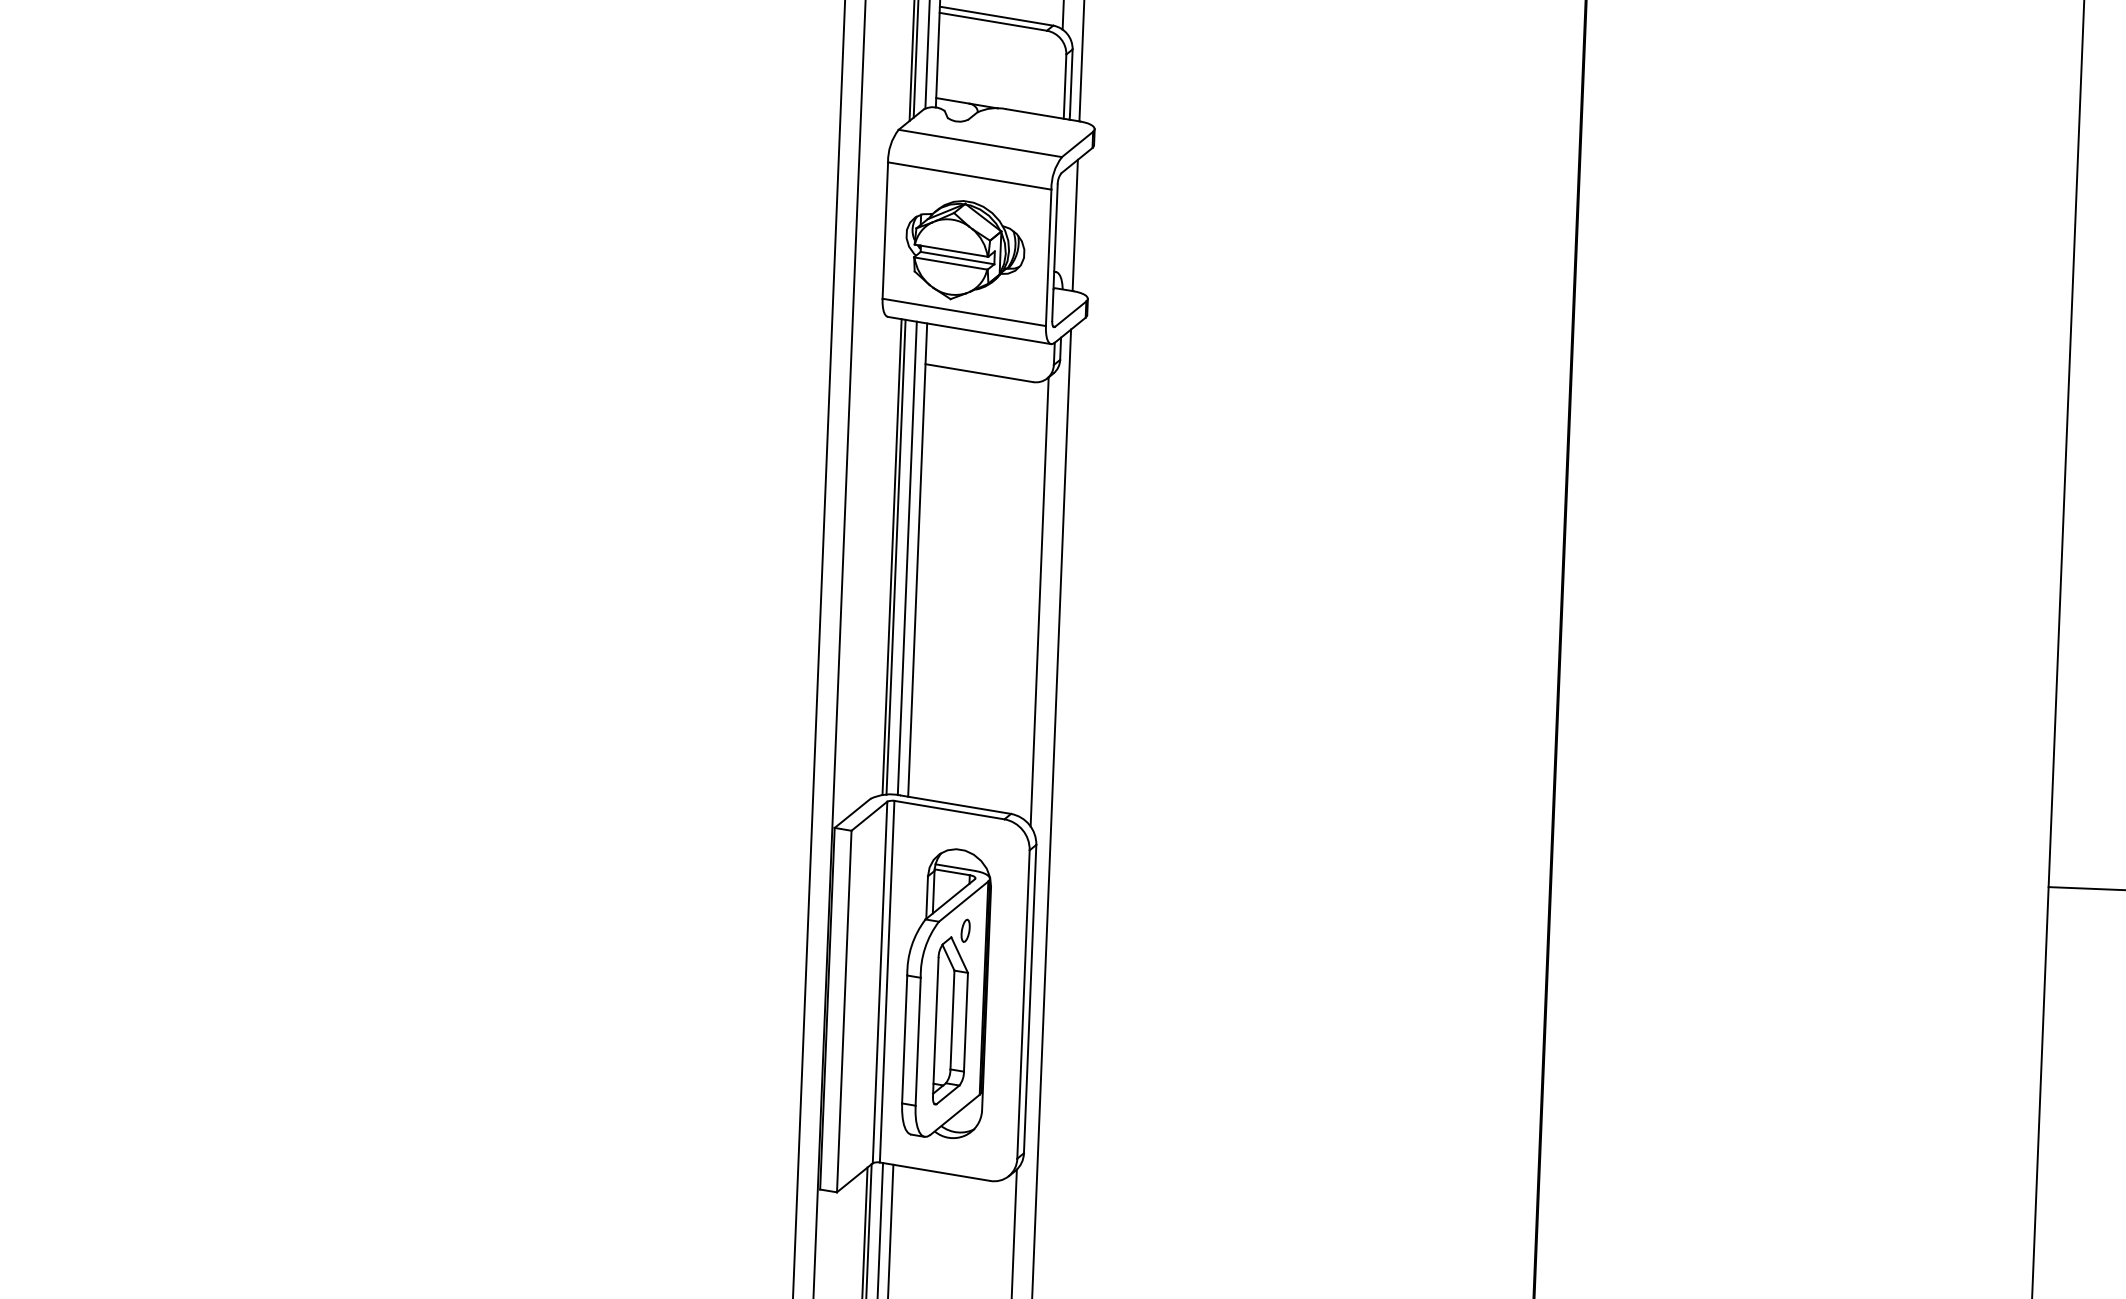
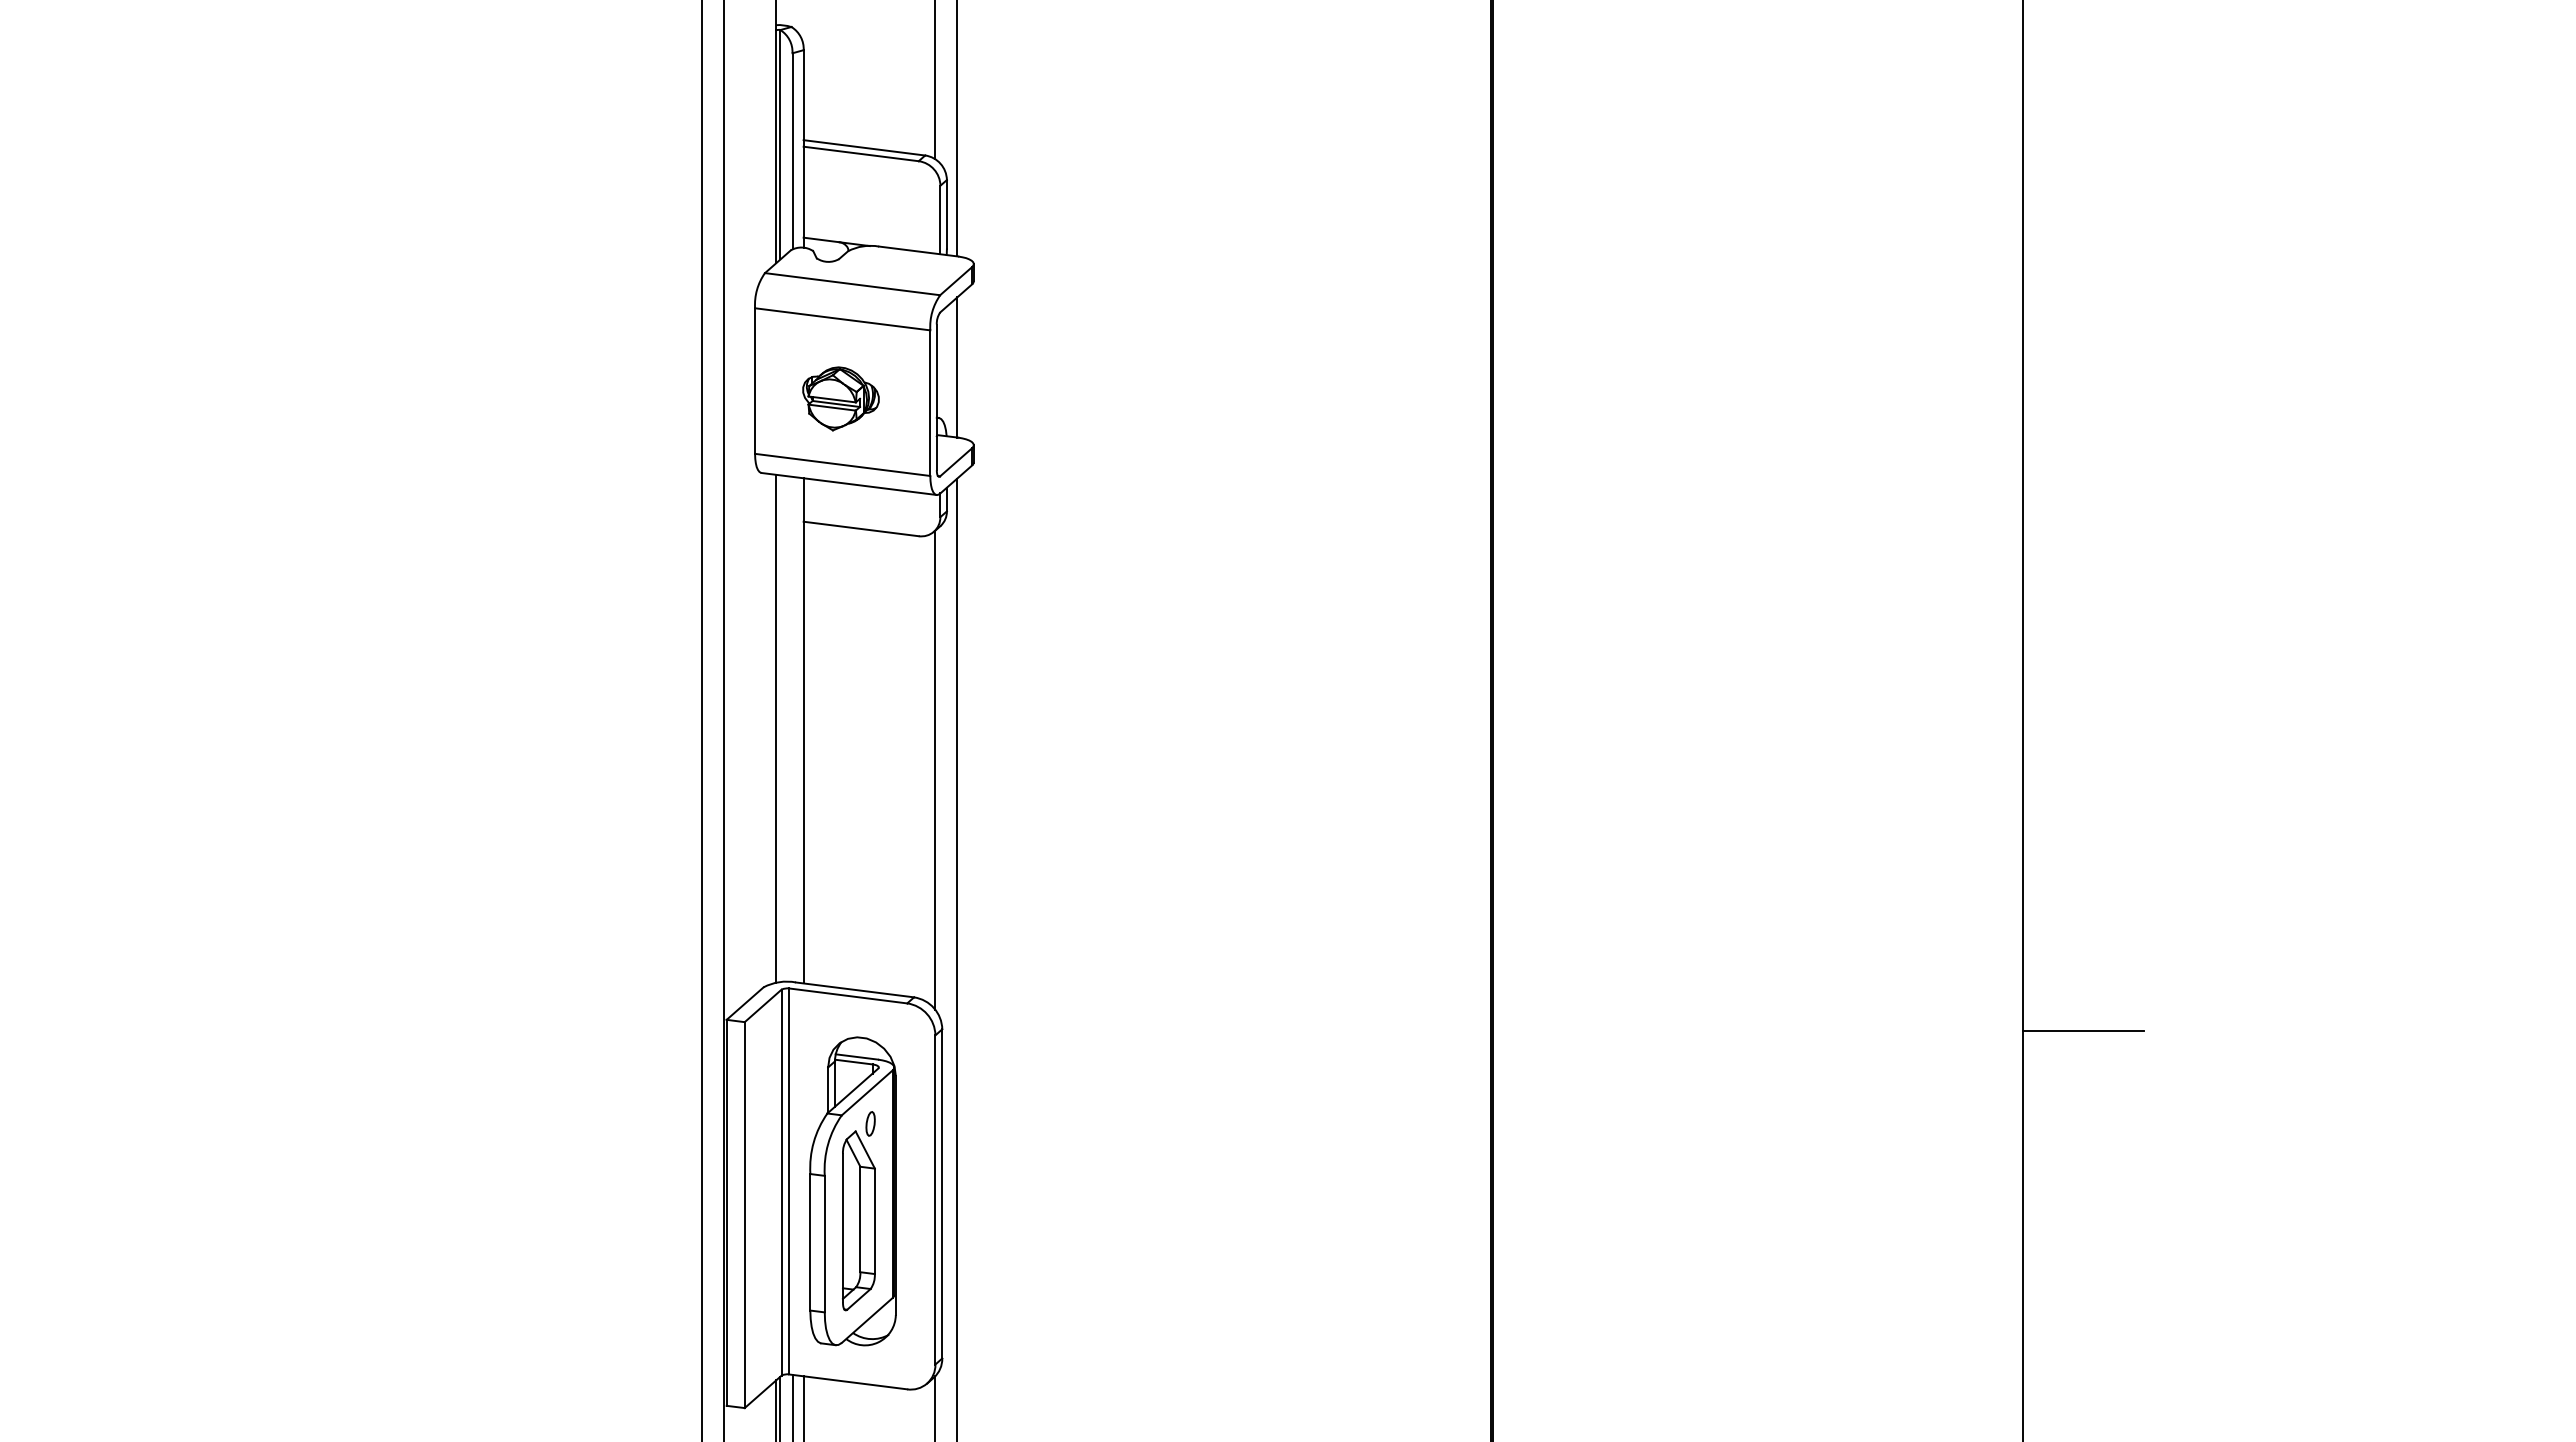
part: (964, 250) -> (840, 398), size x0.6
line: (896, 557) -> (780, 728), removed
line: (907, 558) -> (792, 729), removed

